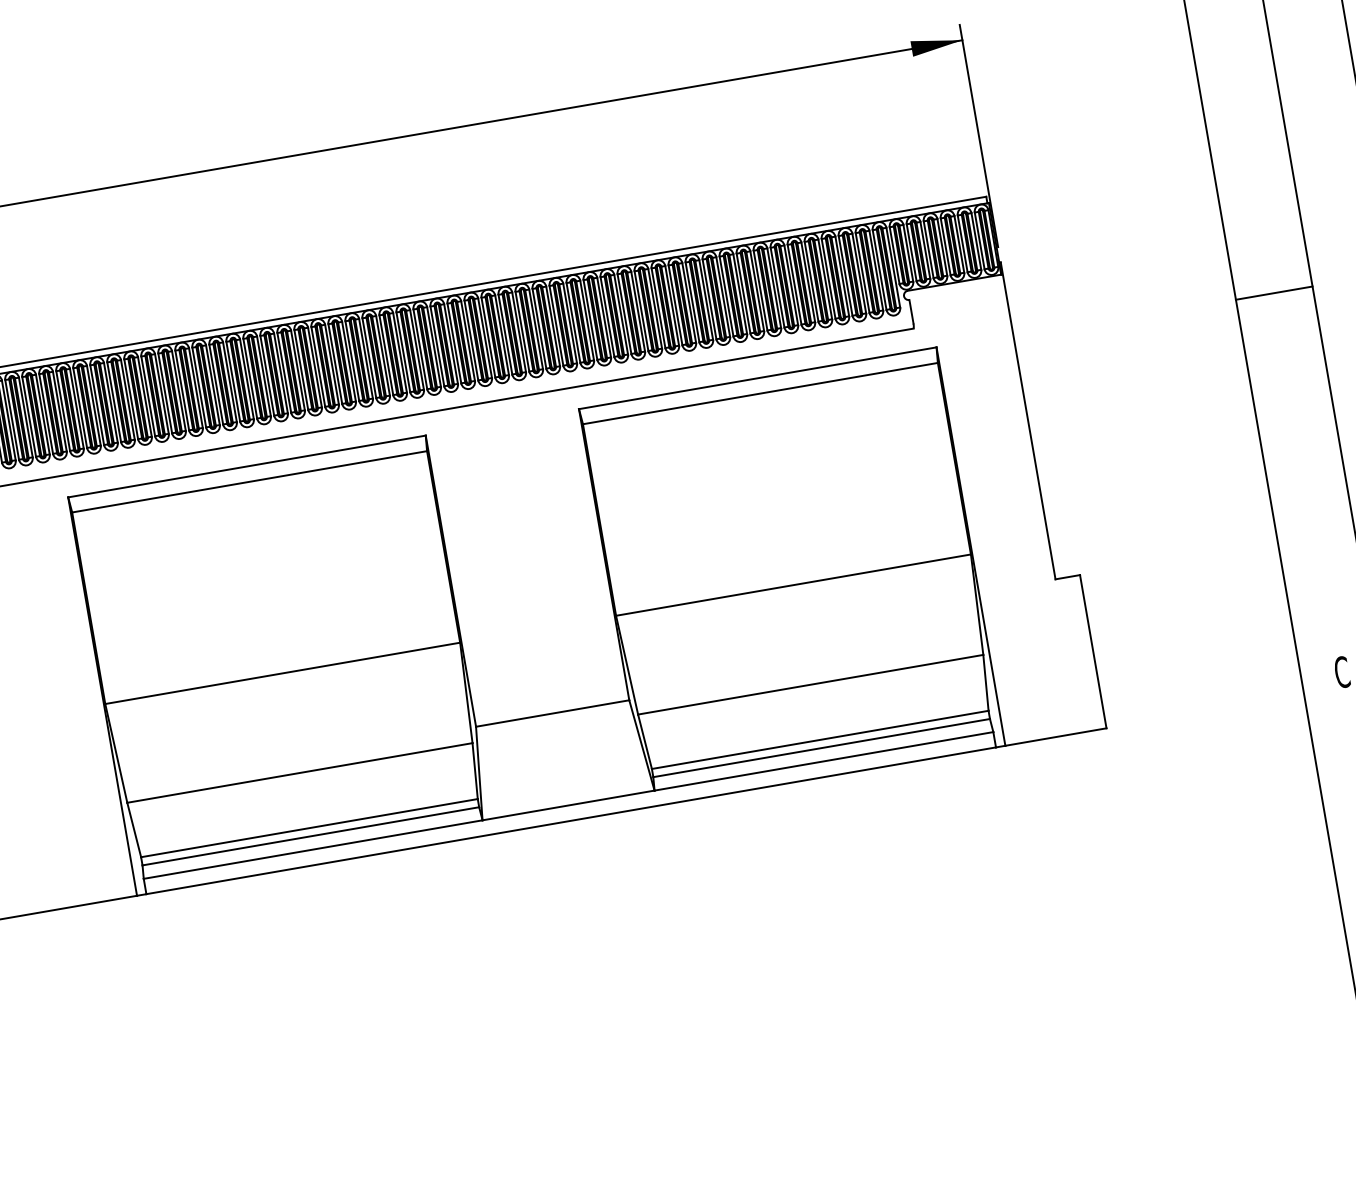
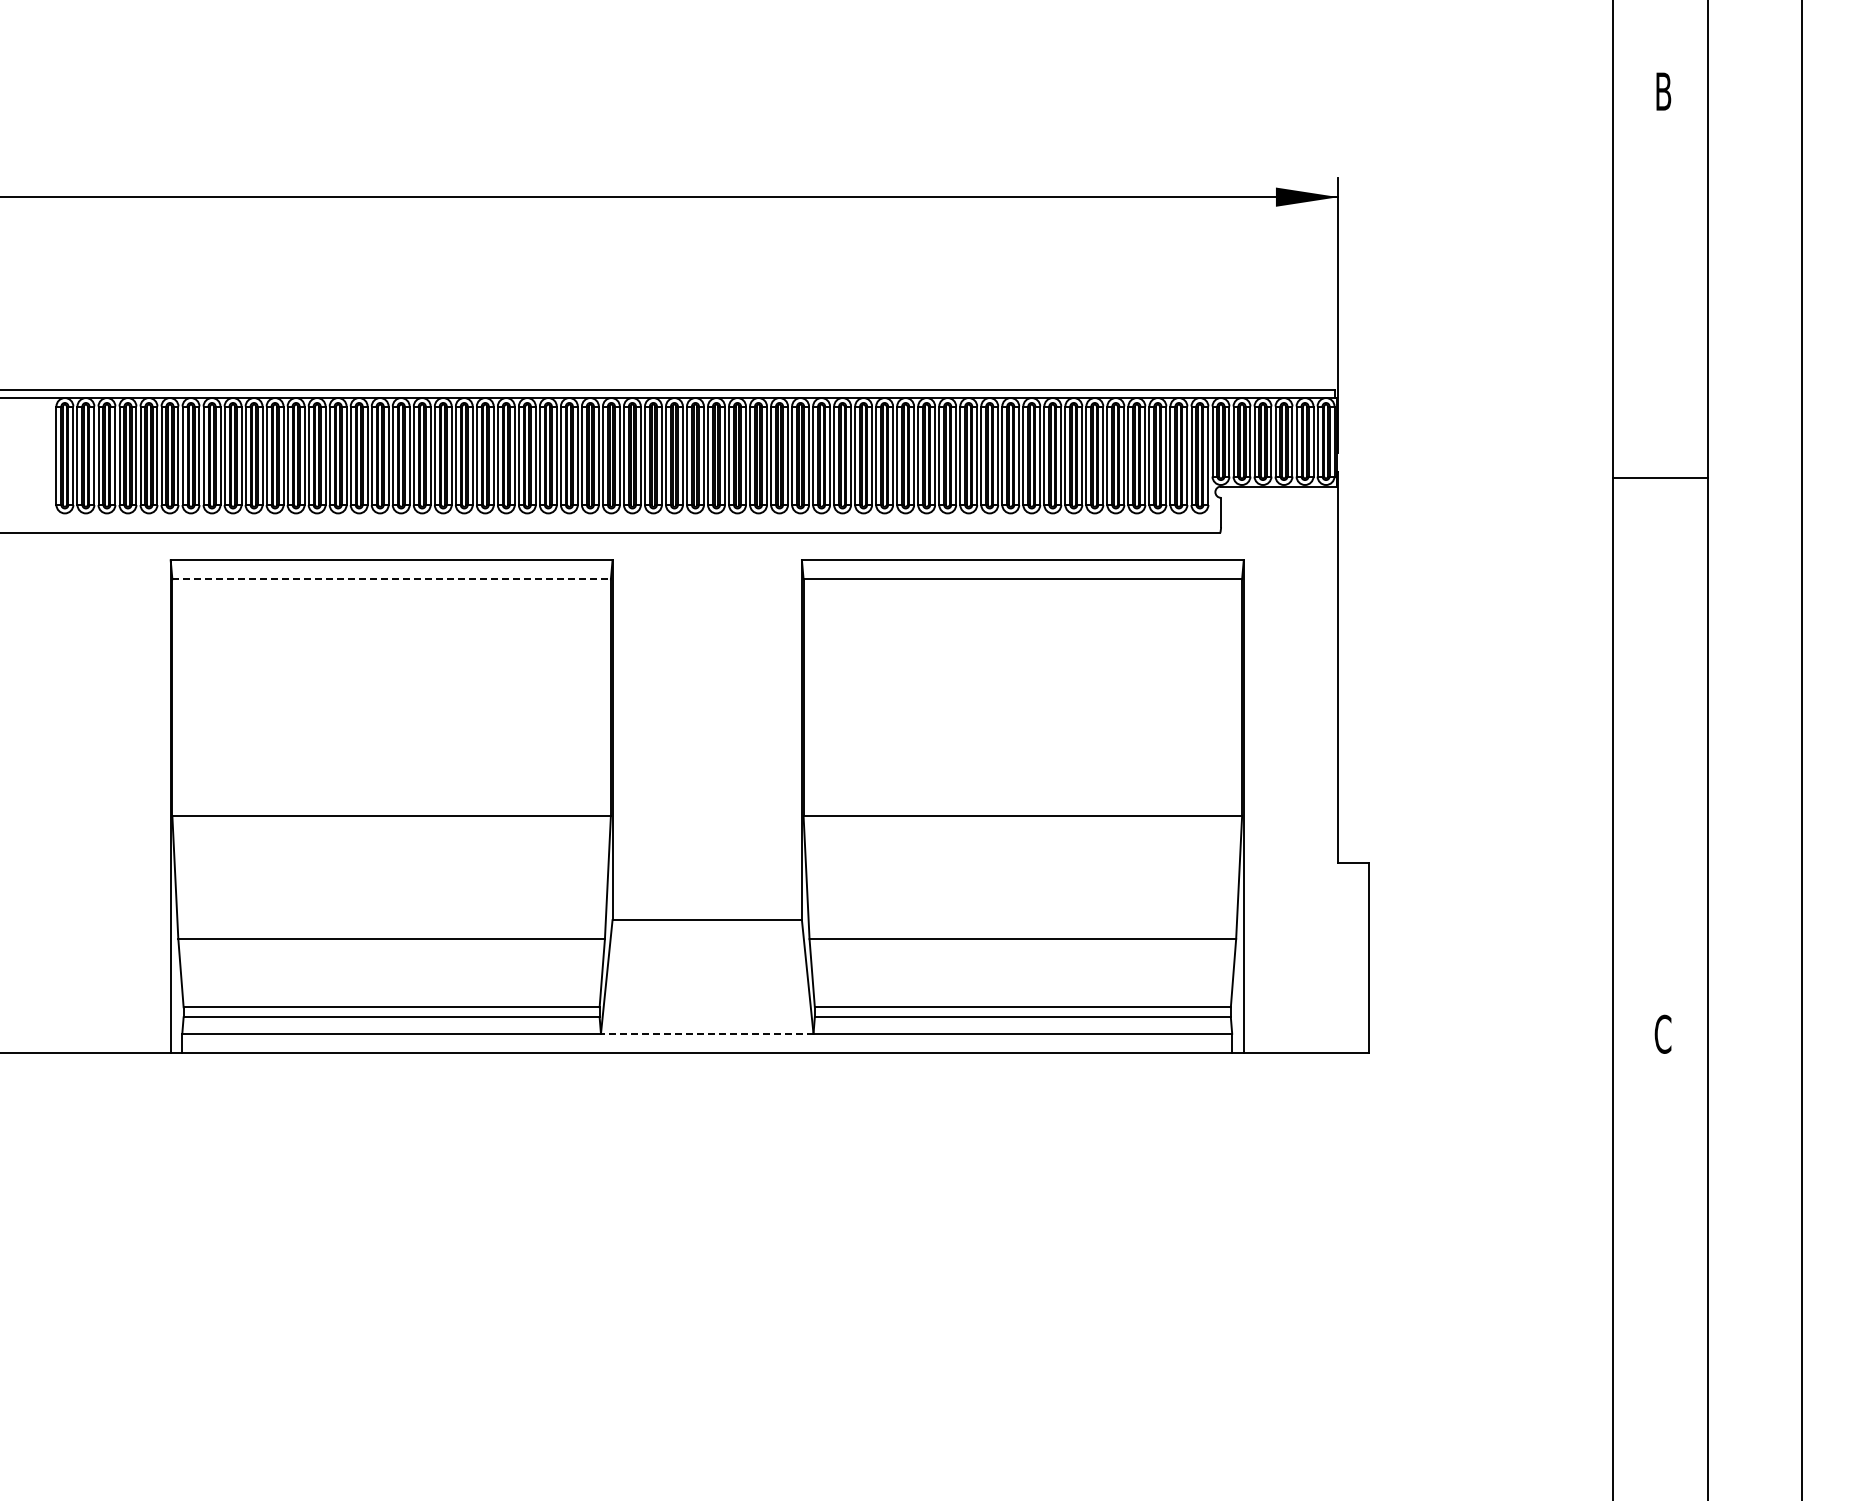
line: (1273, 293) -> (1659, 478), moved
line: (250, 481) -> (392, 579), solid -> dashed
line: (567, 805) -> (706, 1033), solid -> dashed

